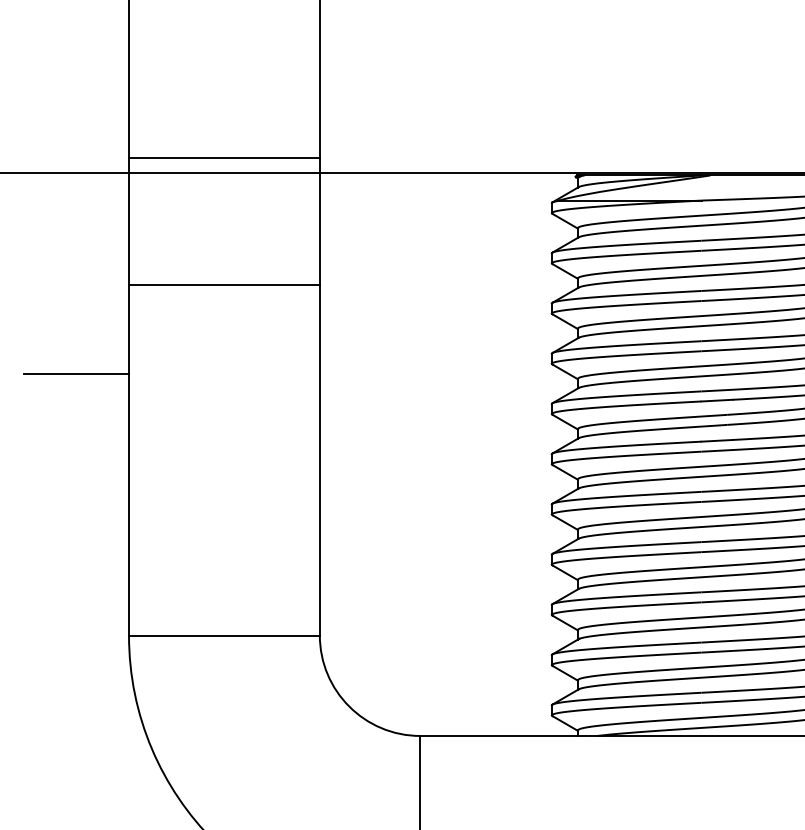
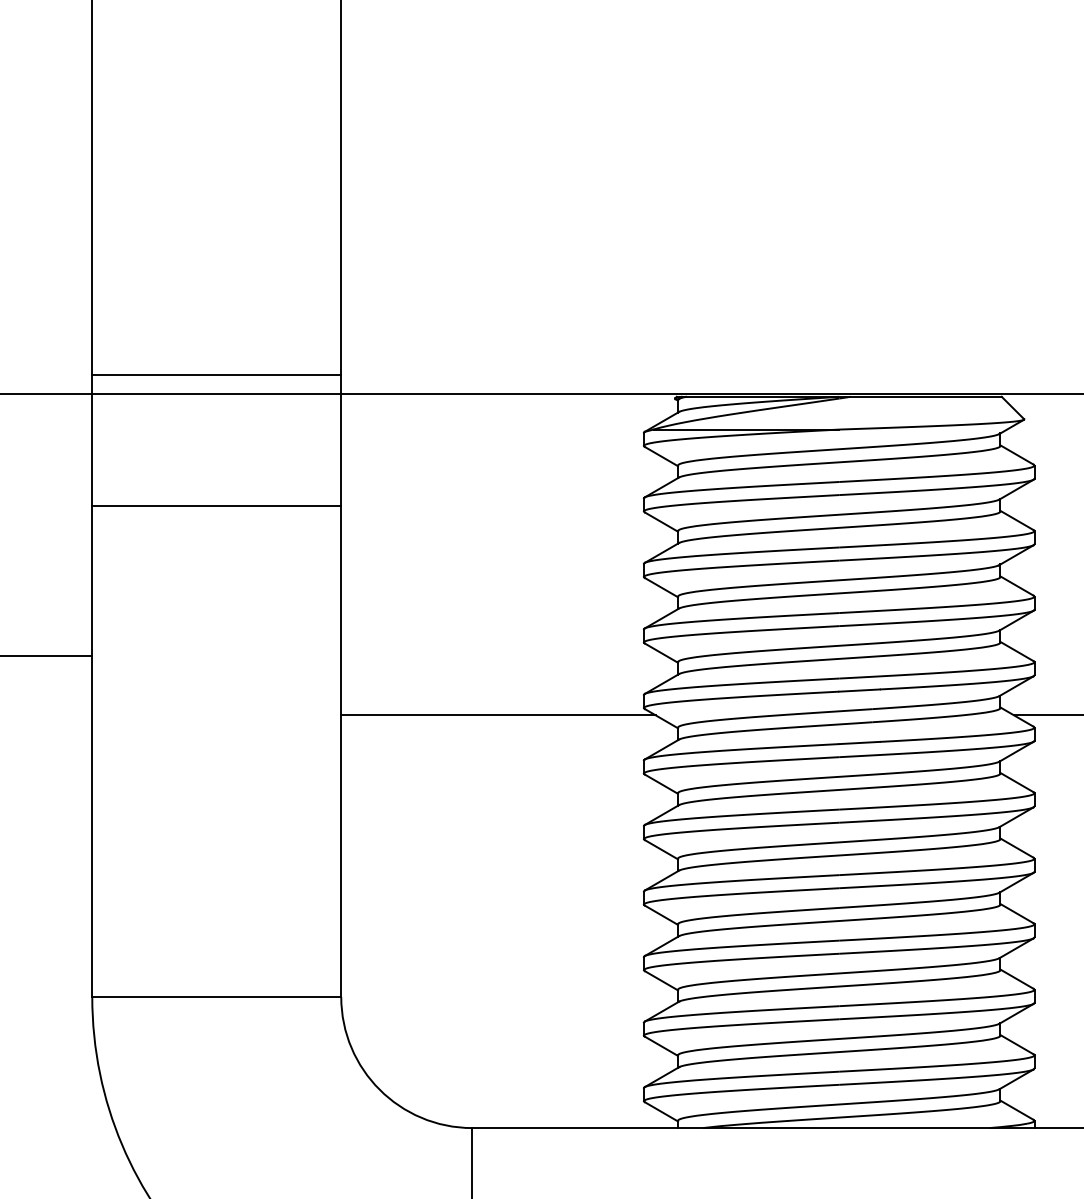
line: (224, 284) -> (216, 505), moved
line: (440, 419) -> (498, 715), added

